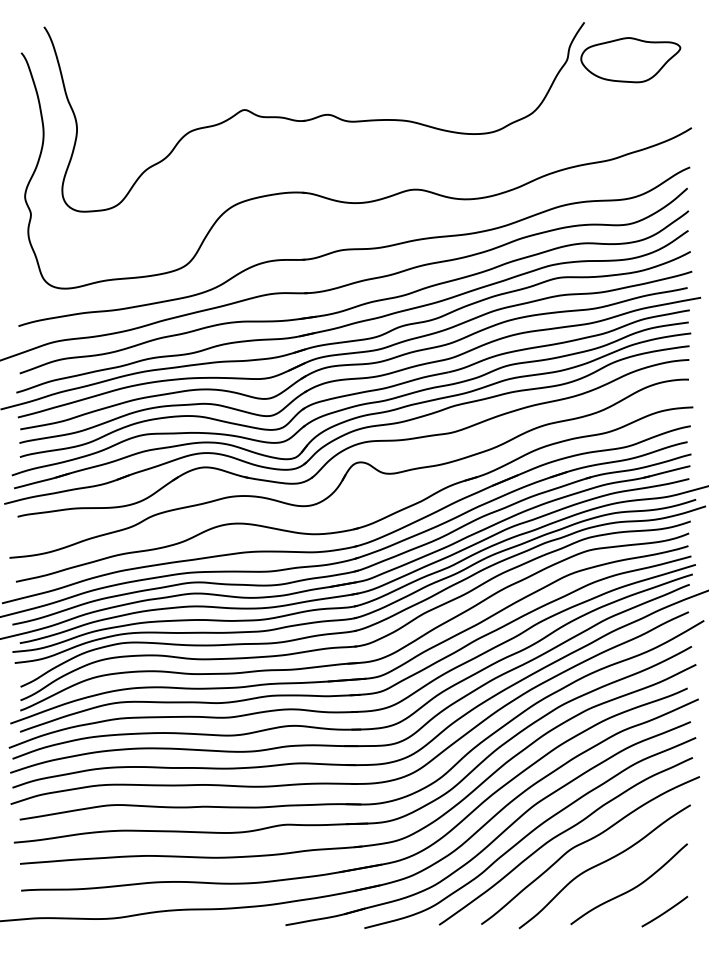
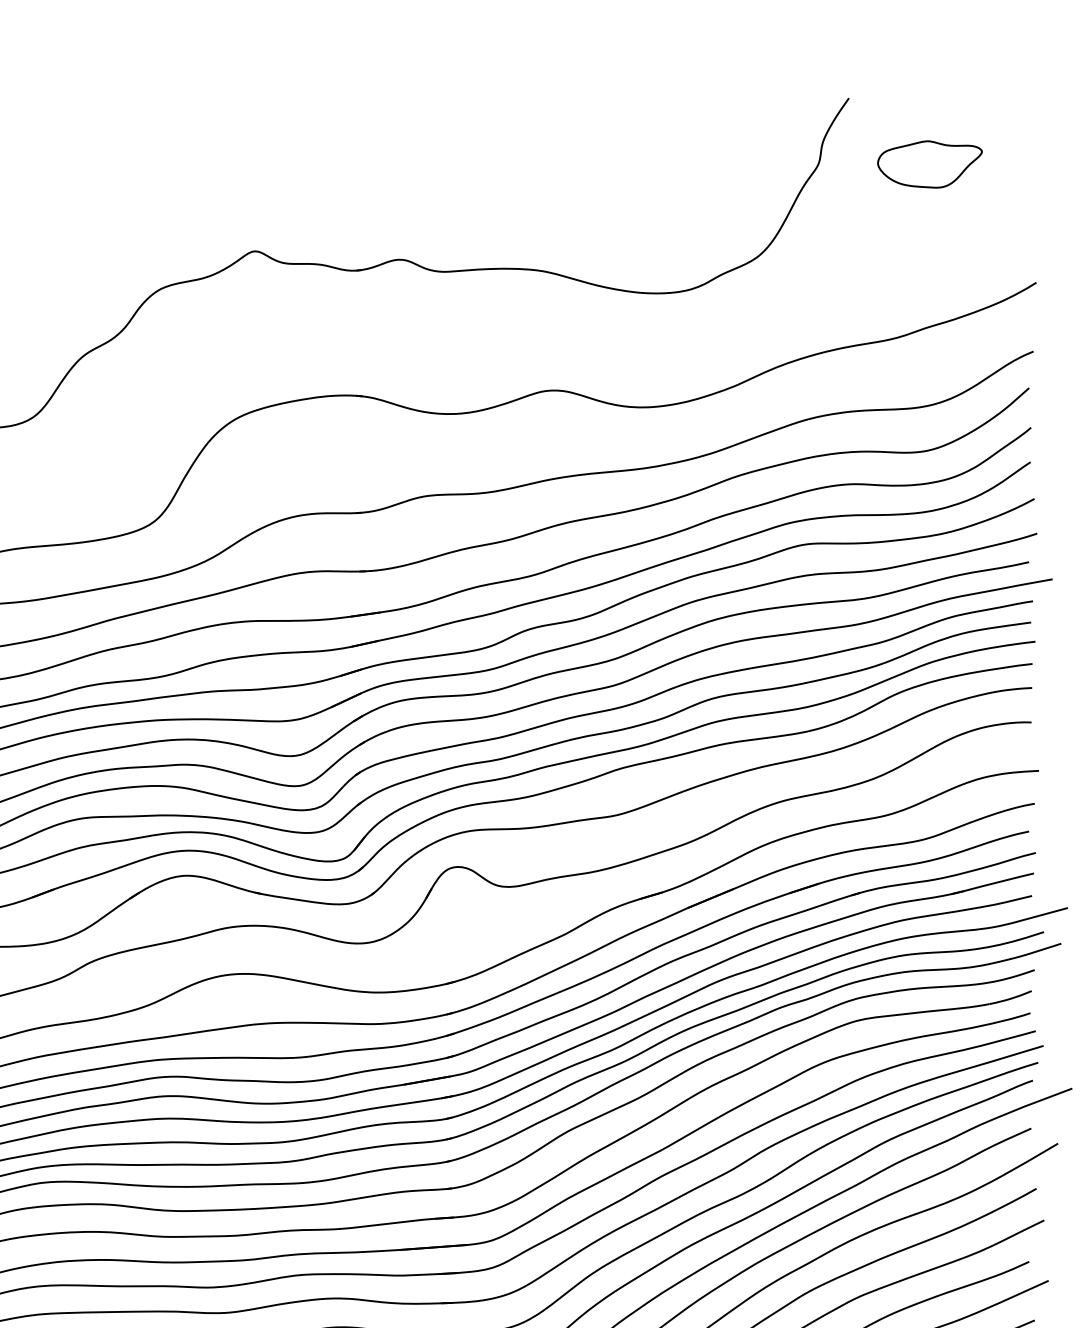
part: (630, 60) -> (929, 164), size x0.6

